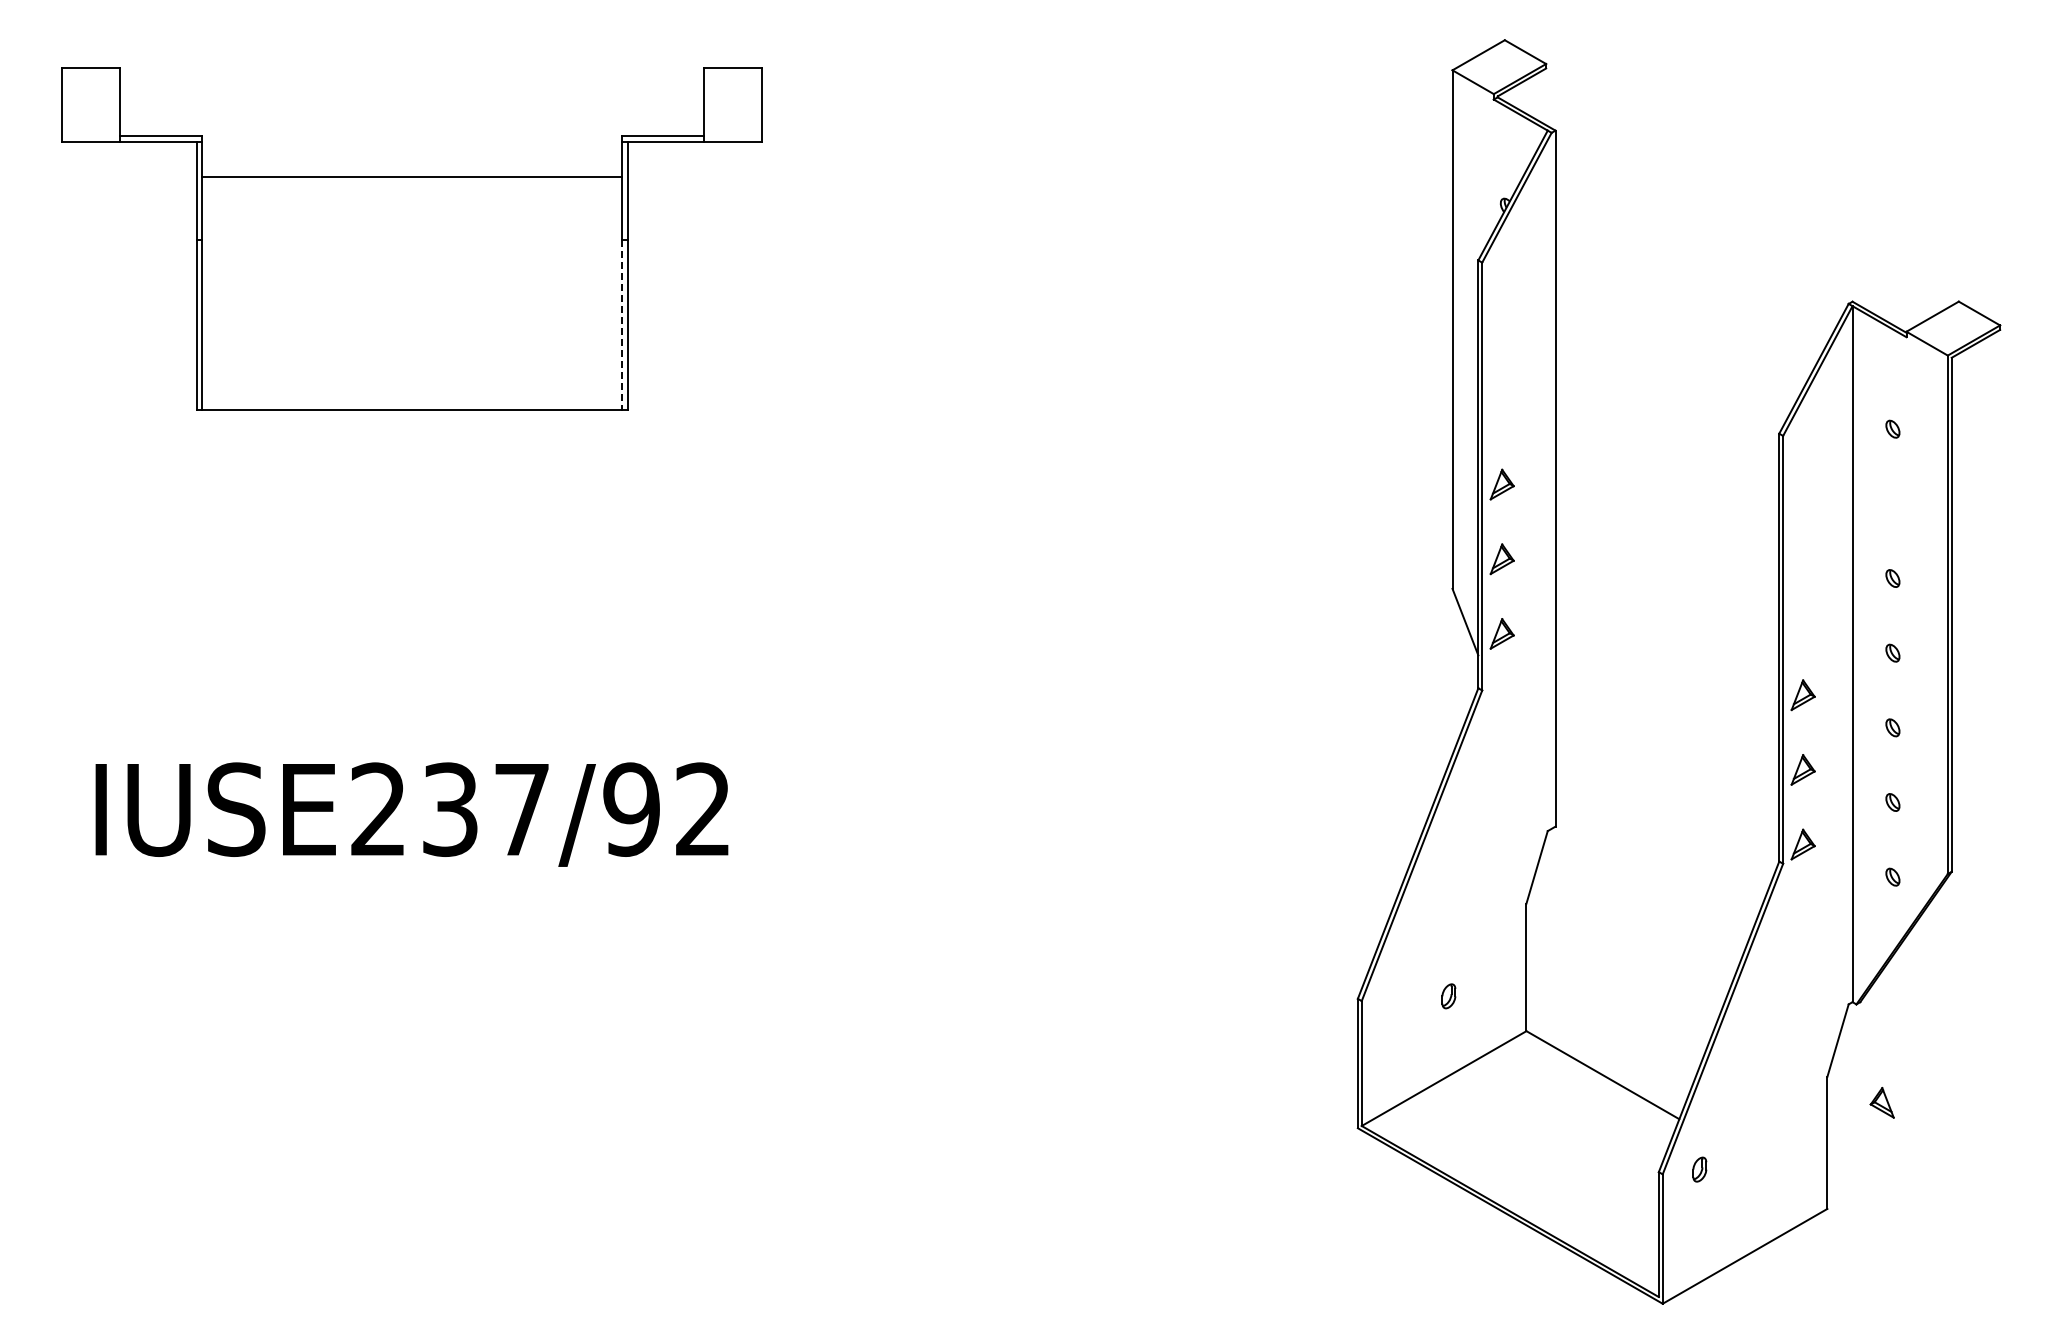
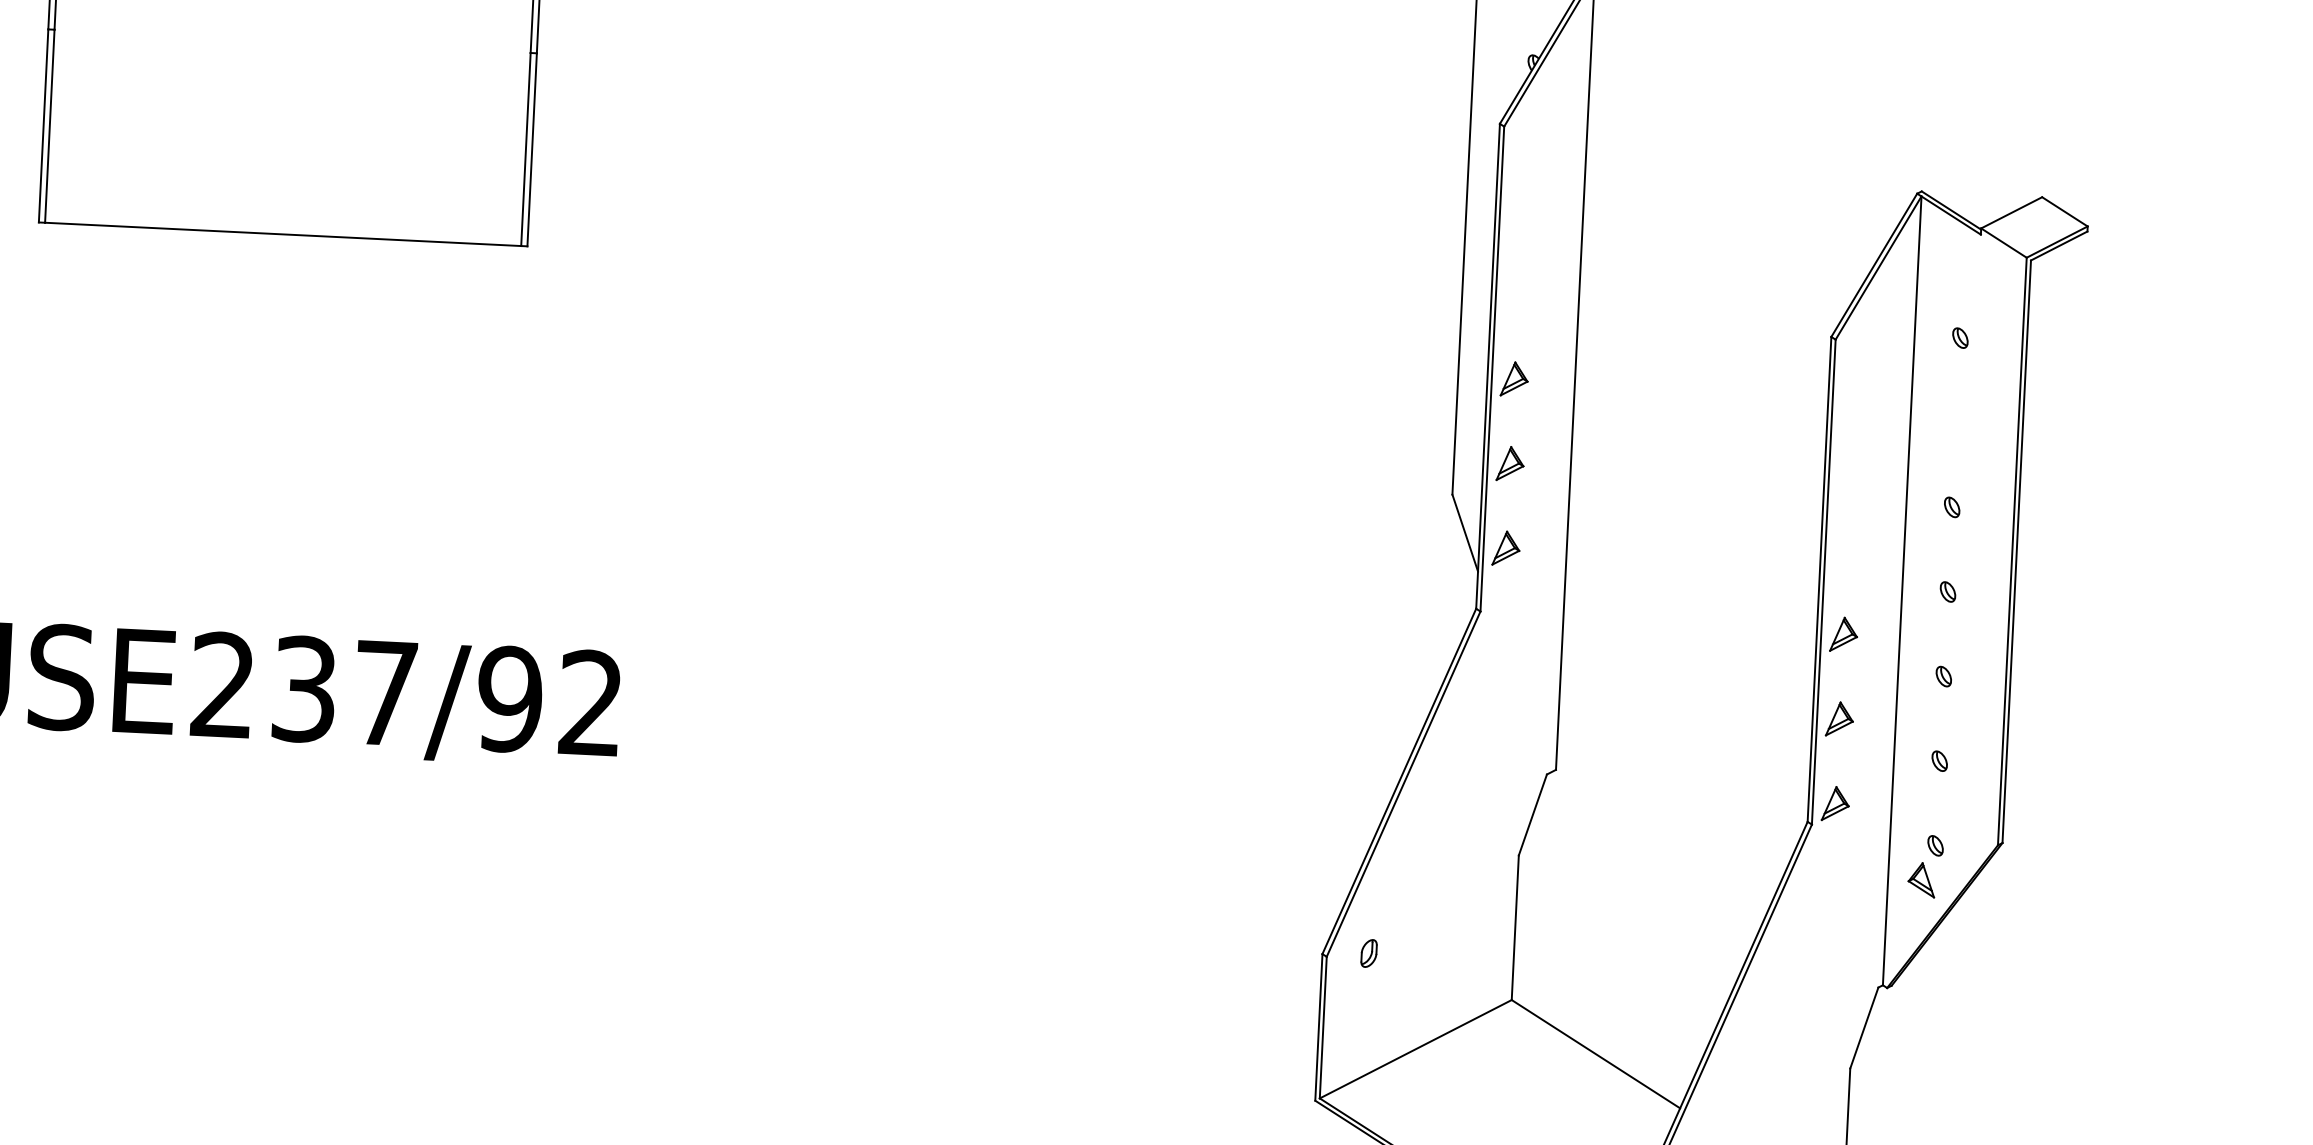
line: (622, 325) -> (526, 150), dashed -> solid
part: (1448, 996) -> (1368, 953), moved
part: (1881, 1102) -> (1920, 879), moved

